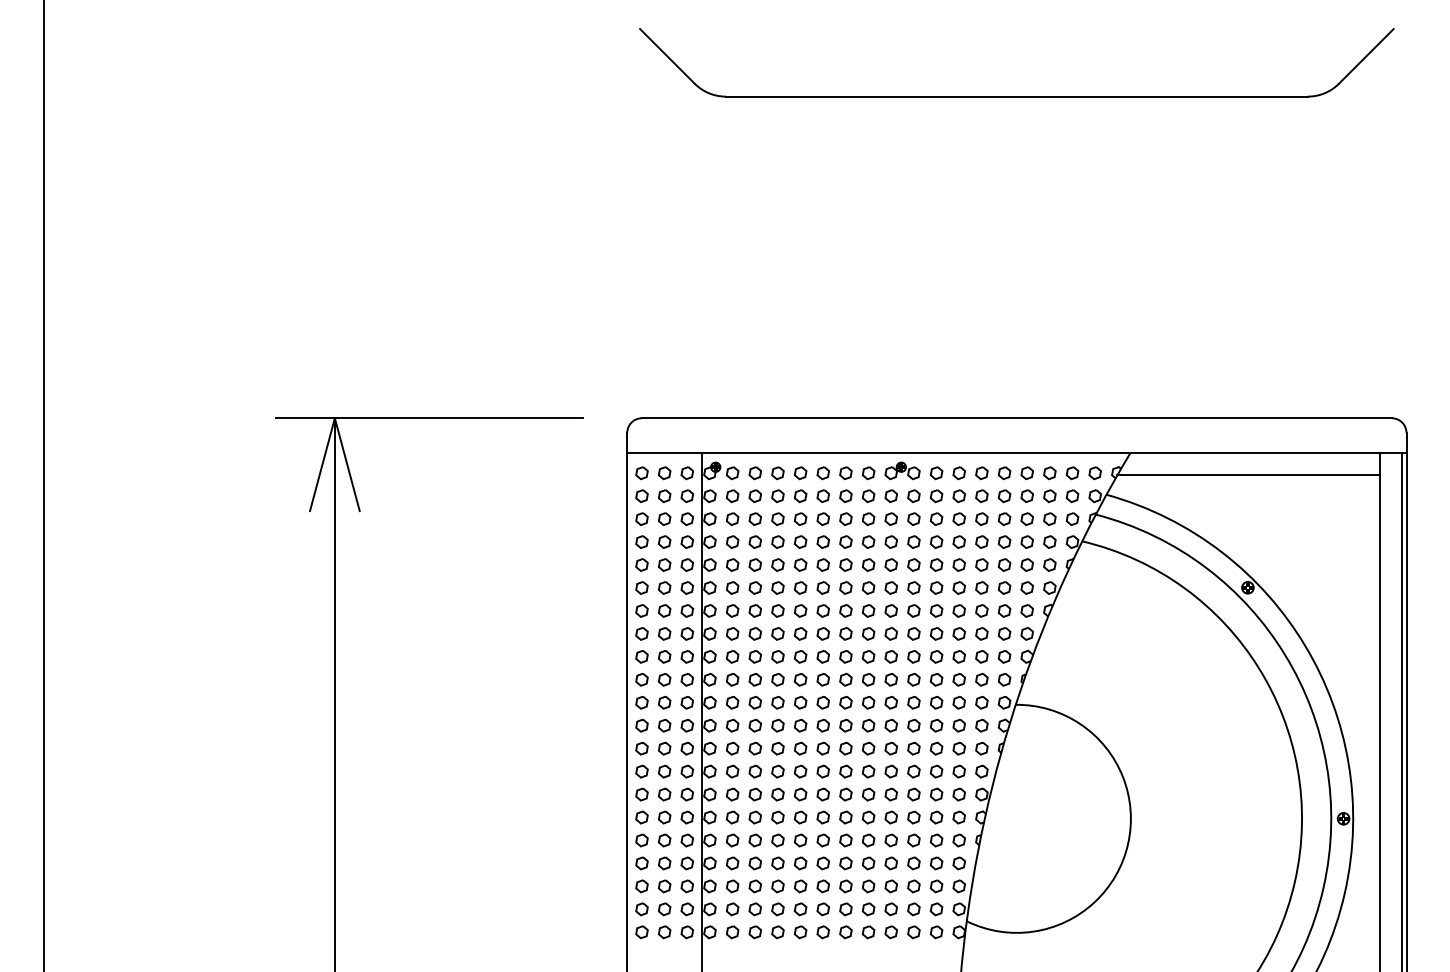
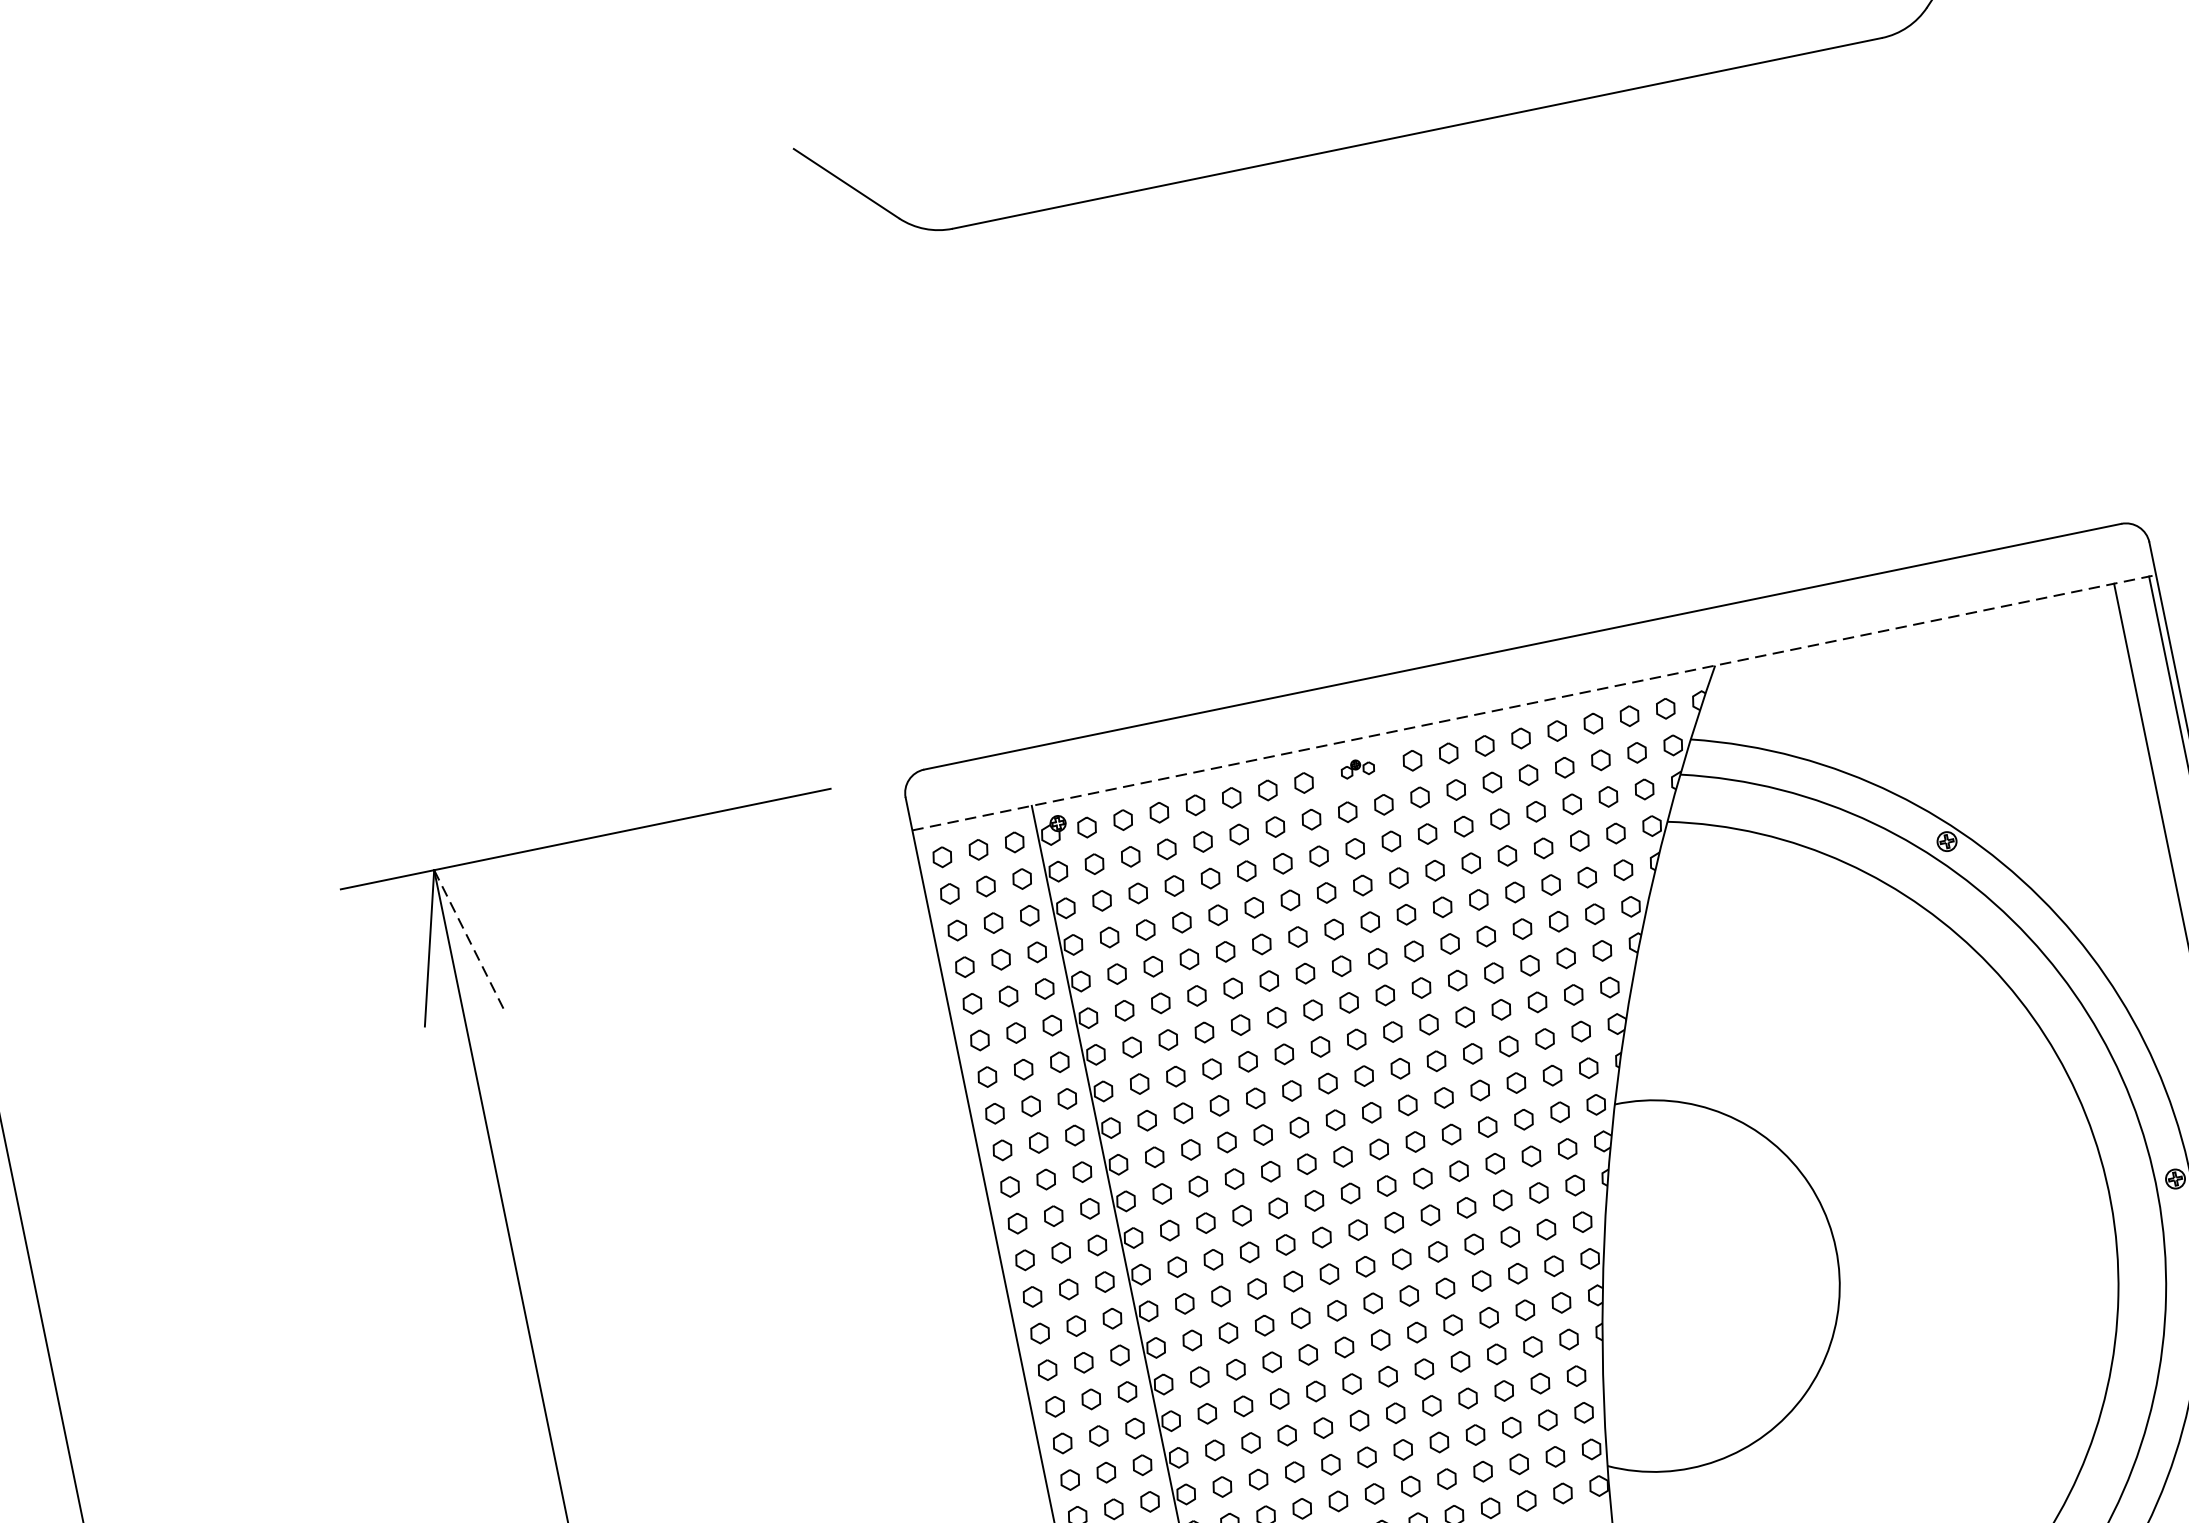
line: (1016, 453) -> (1533, 703), solid -> dashed
line: (347, 465) -> (469, 941), solid -> dashed
part: (902, 470) -> (1357, 767), size x0.6
line: (1248, 475) -> (1911, 662), removed

